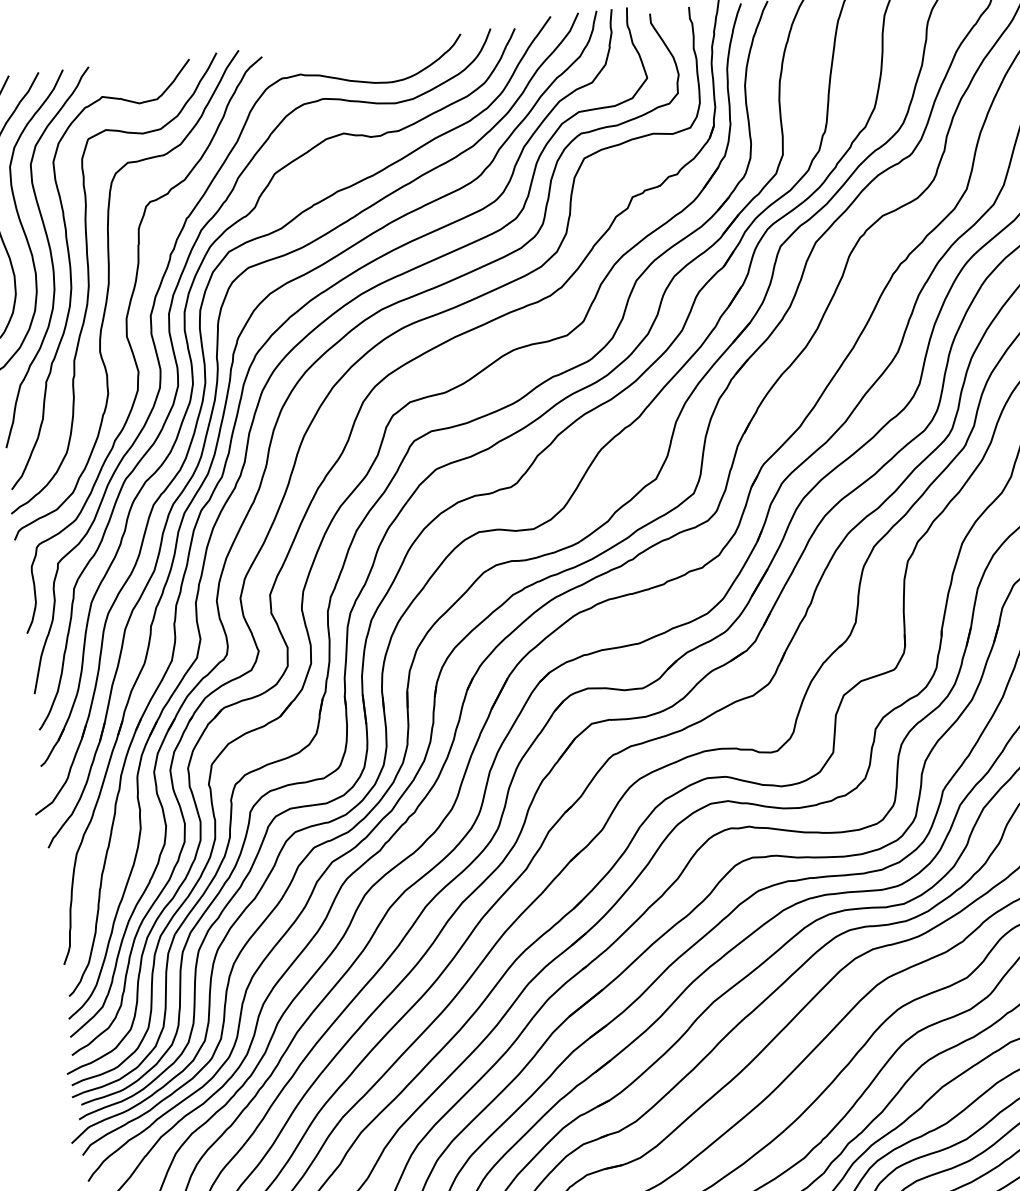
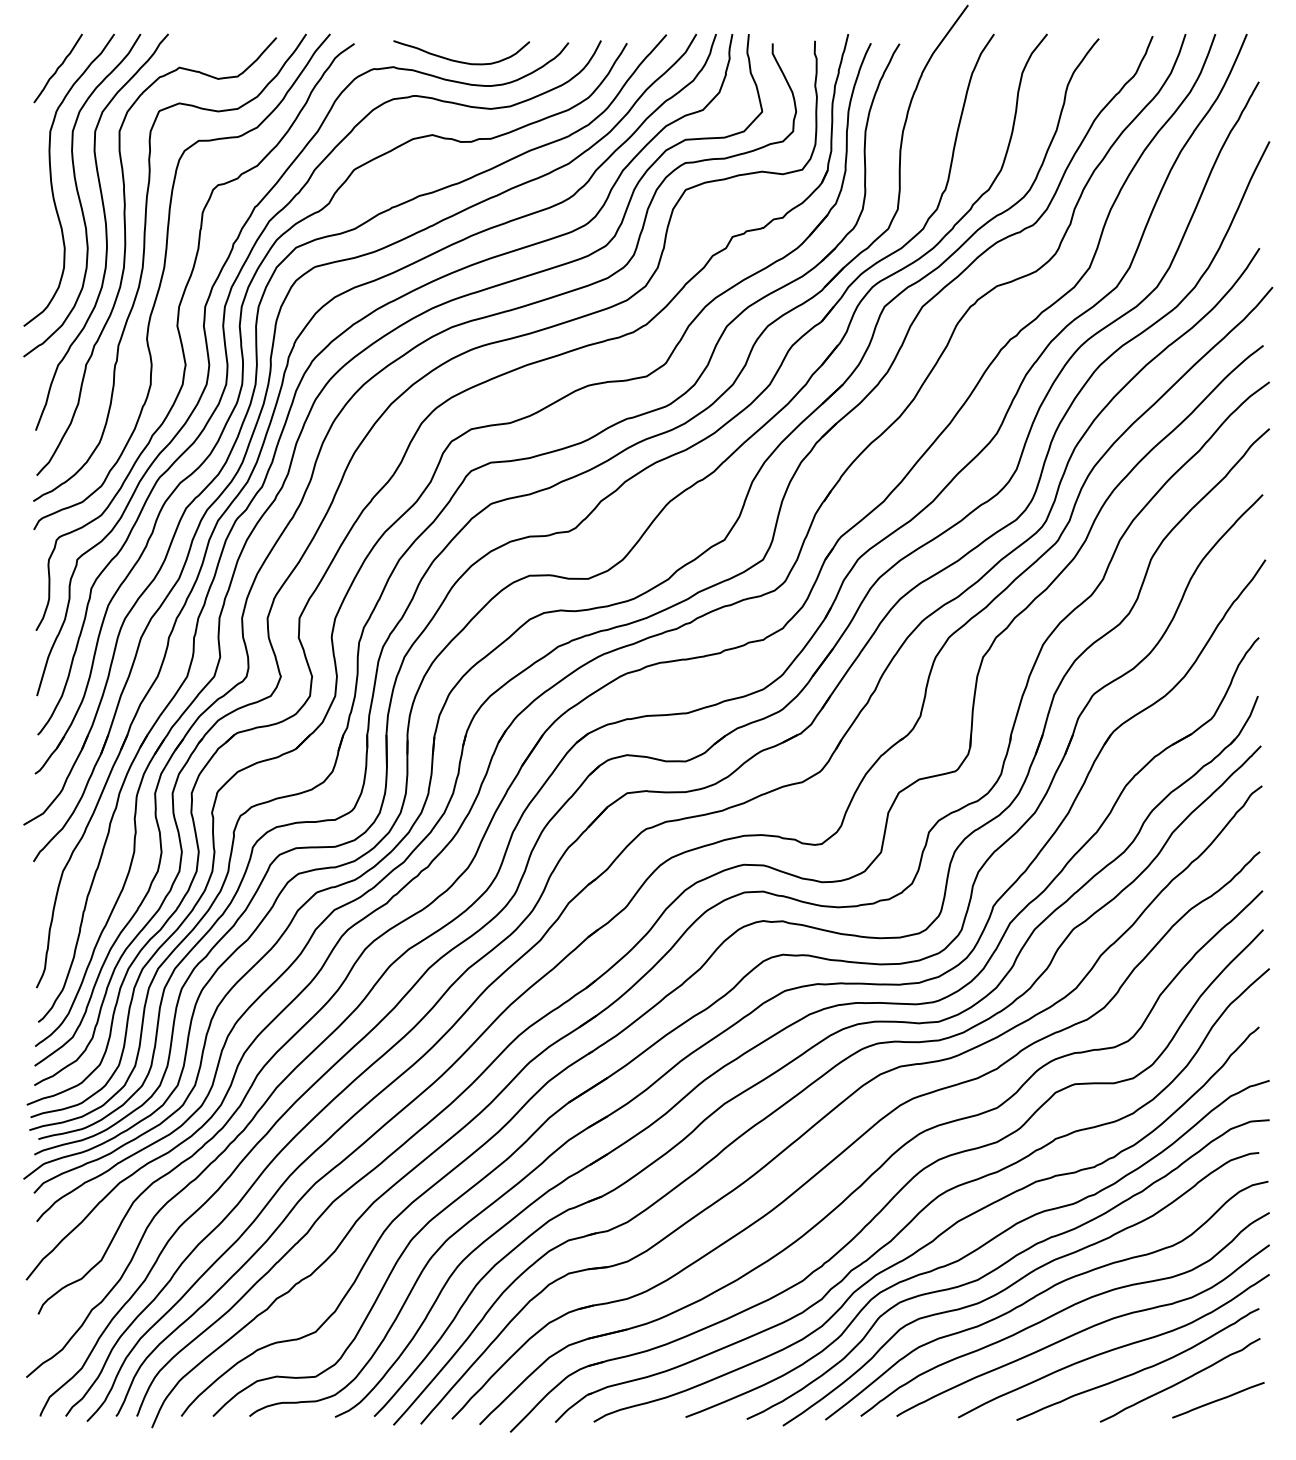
curve: (360, 61) -> (458, 60), added

